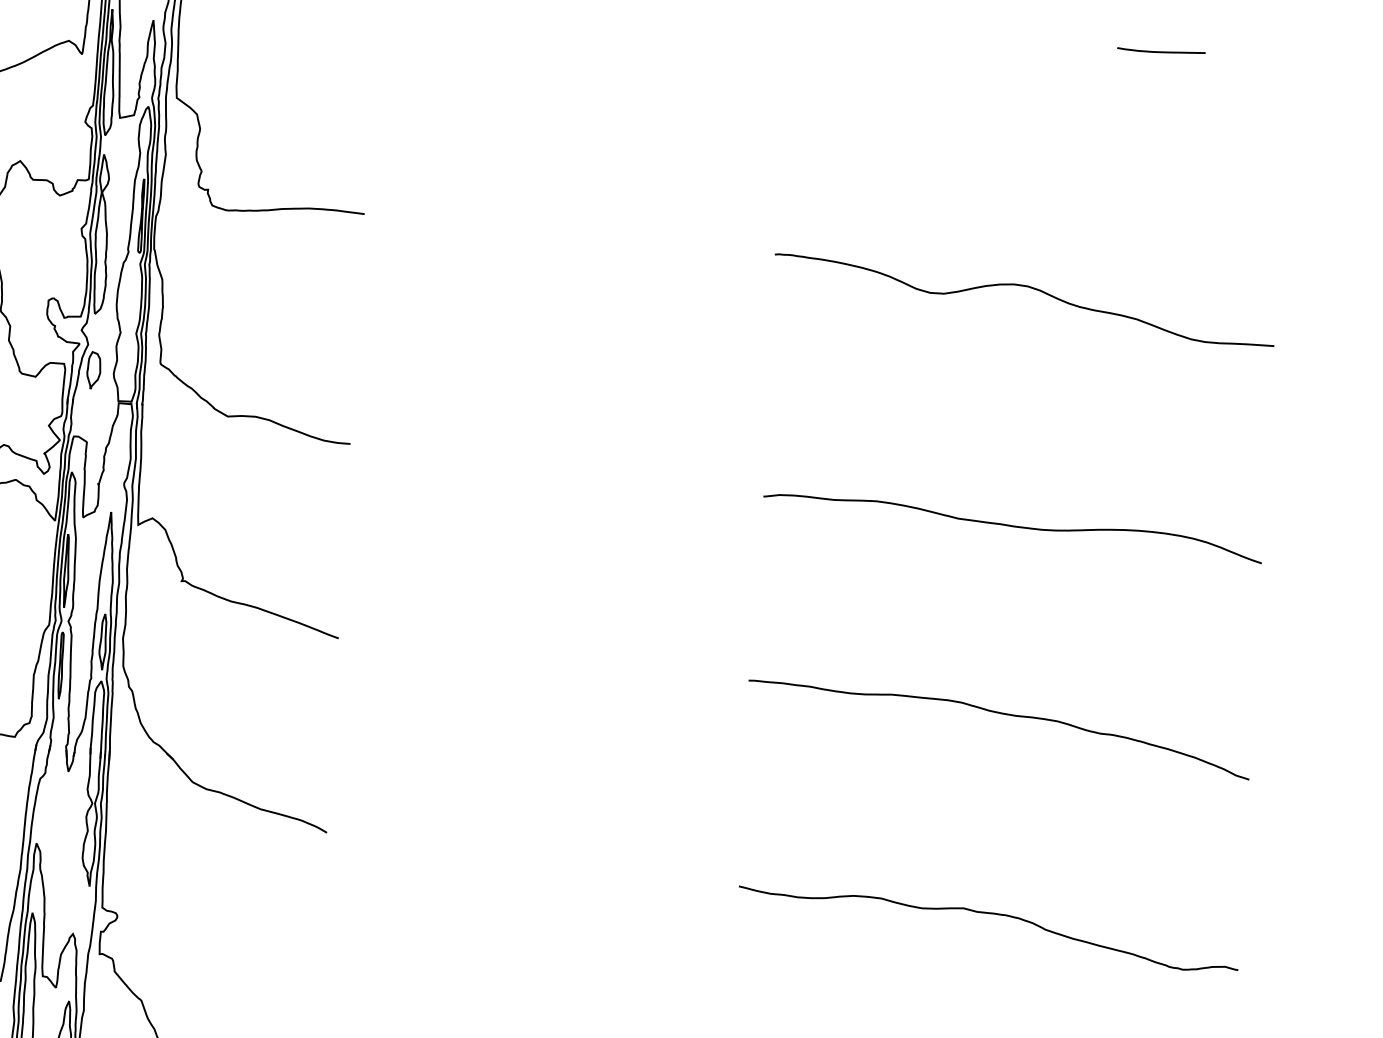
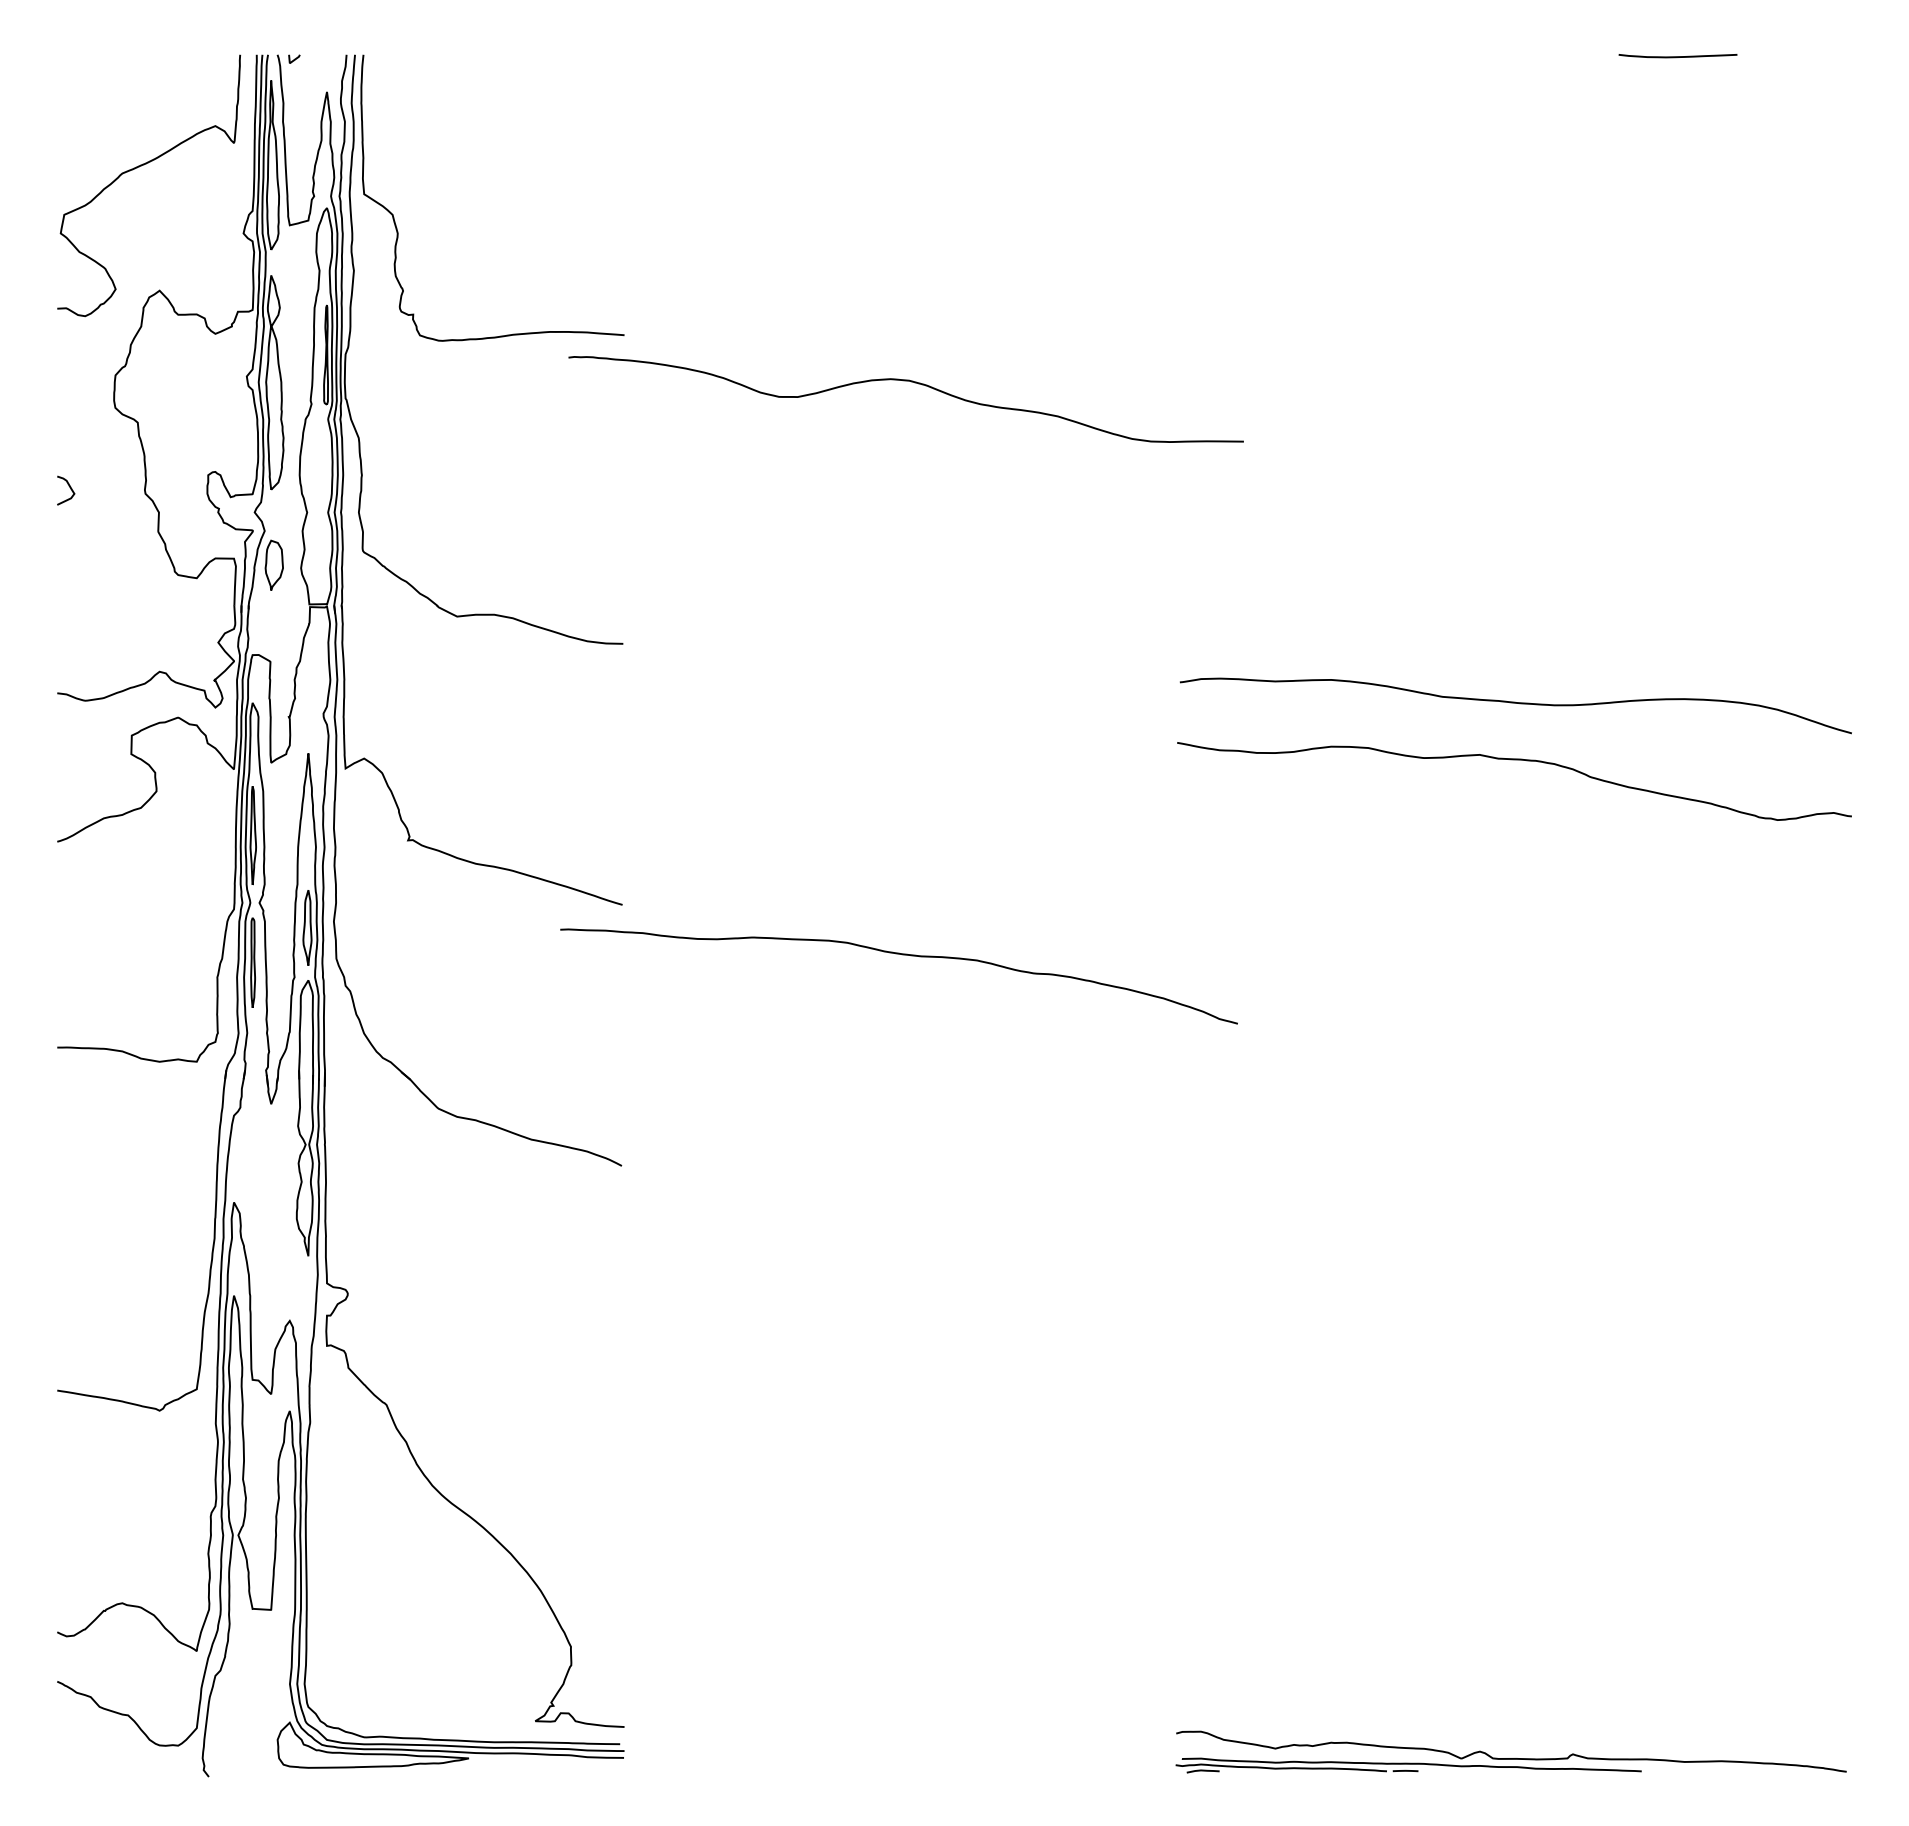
curve: (1024, 286) -> (905, 381), moved
curve: (1002, 714) -> (902, 955), moved
curve: (989, 914) -> (1514, 760), moved

